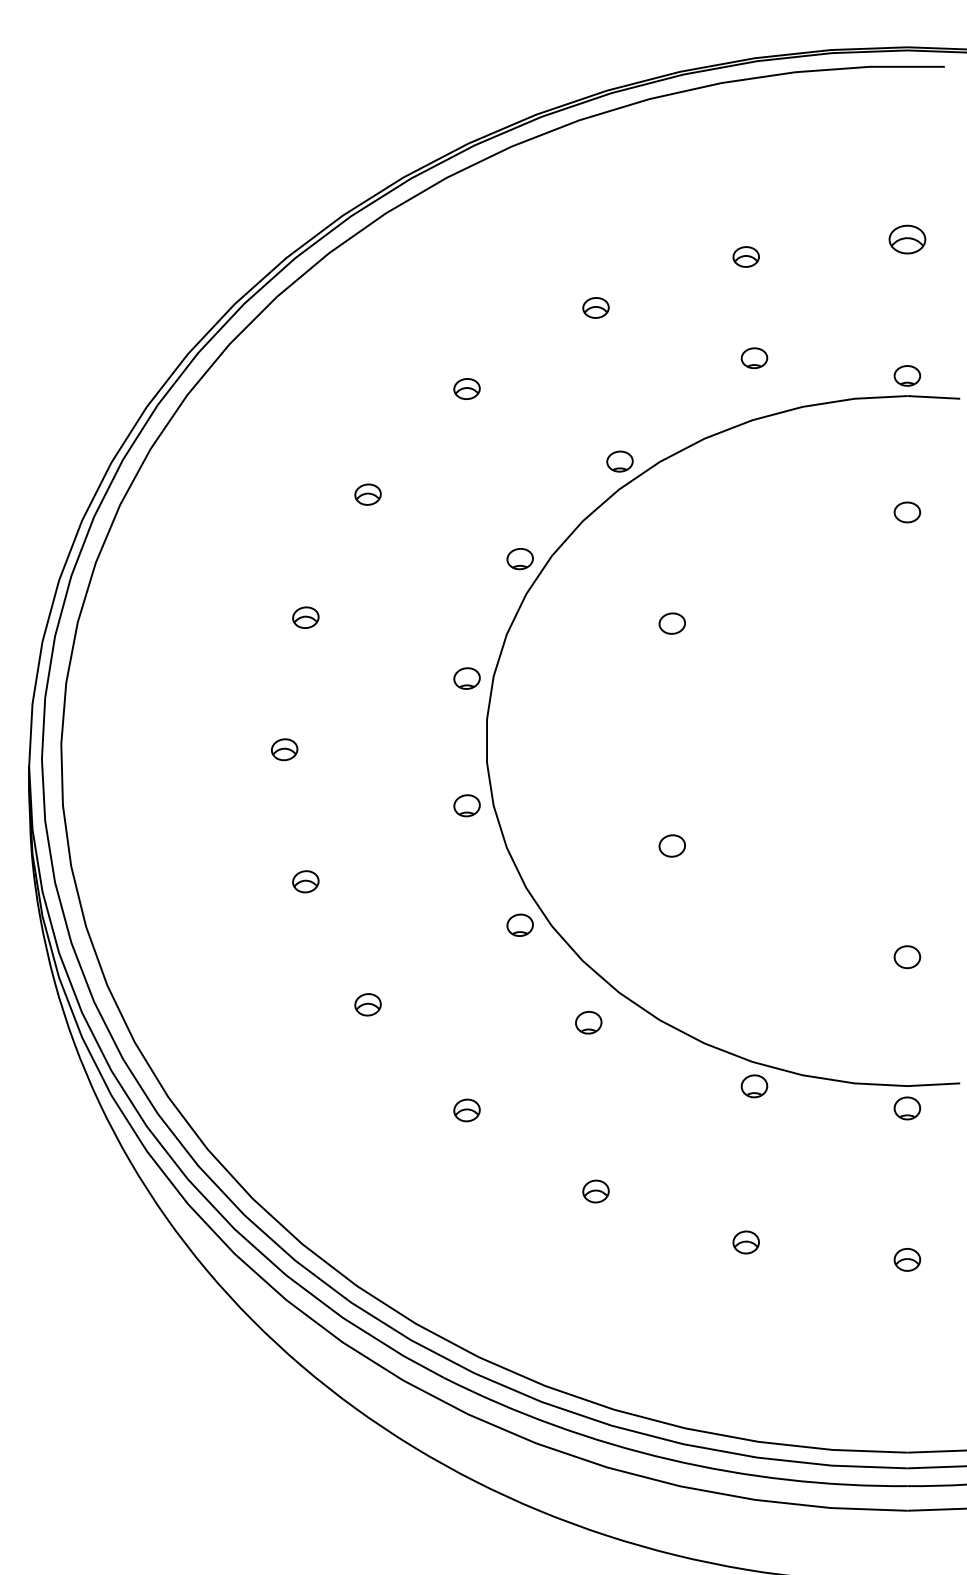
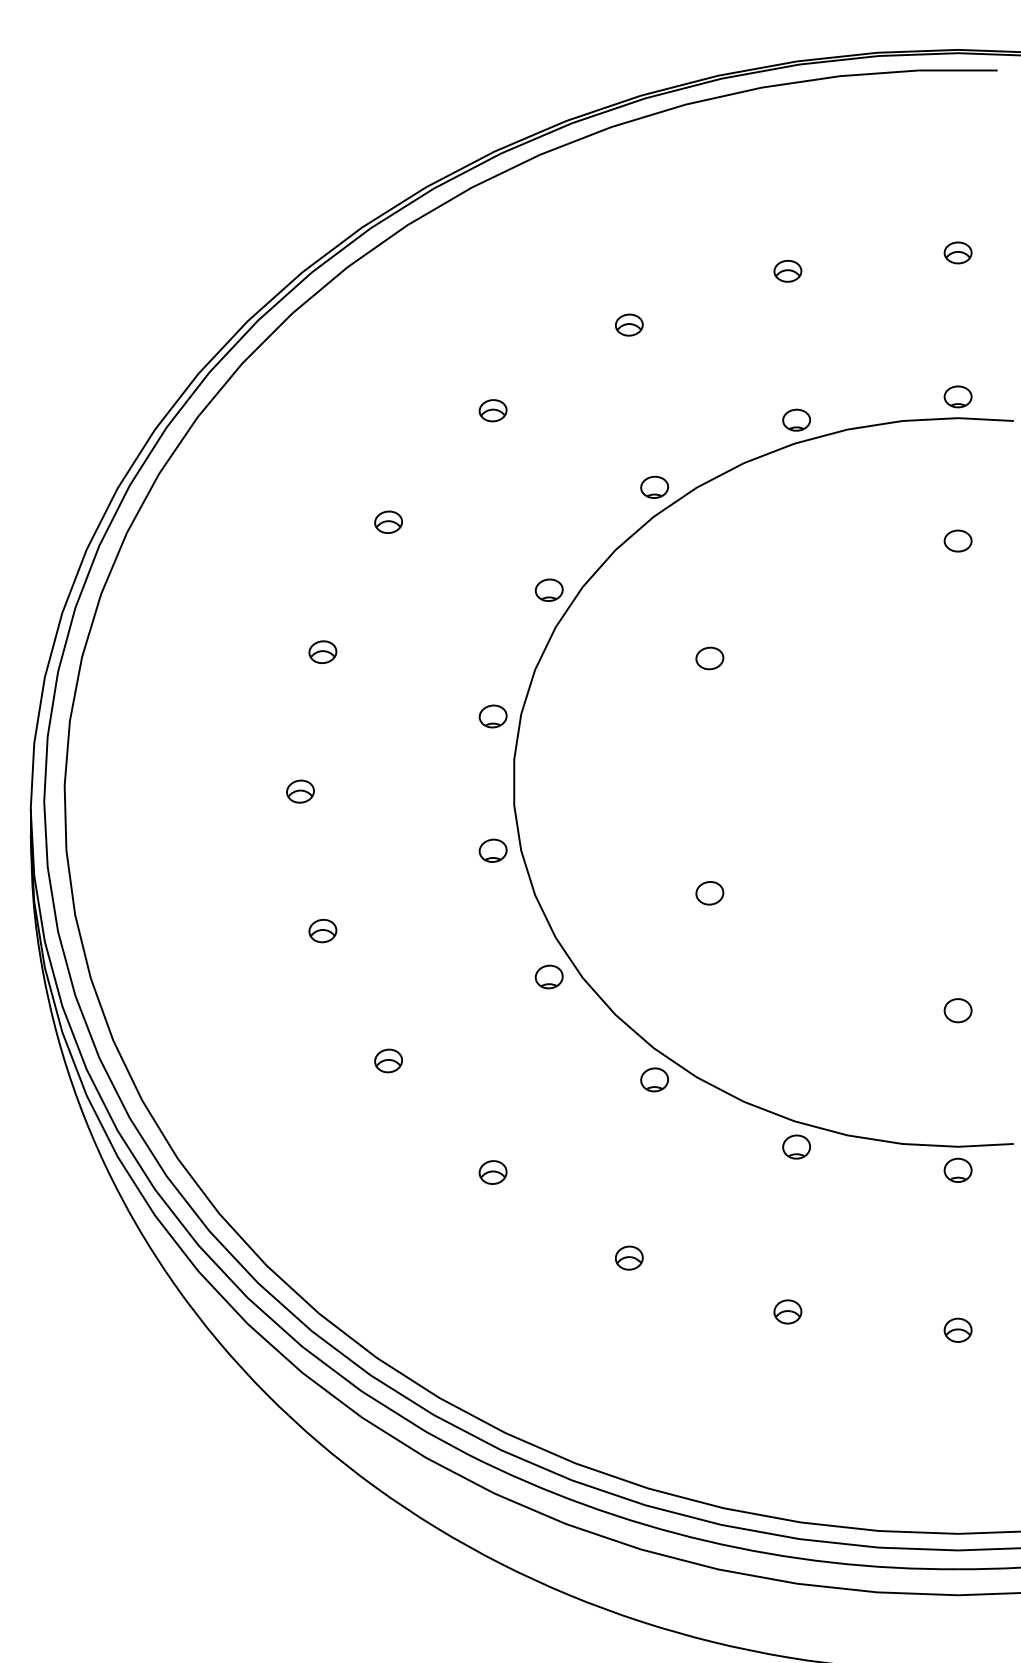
part: (906, 239) -> (957, 252), size x0.71
part: (754, 357) -> (796, 419), moved
part: (588, 1022) -> (654, 1079), moved

